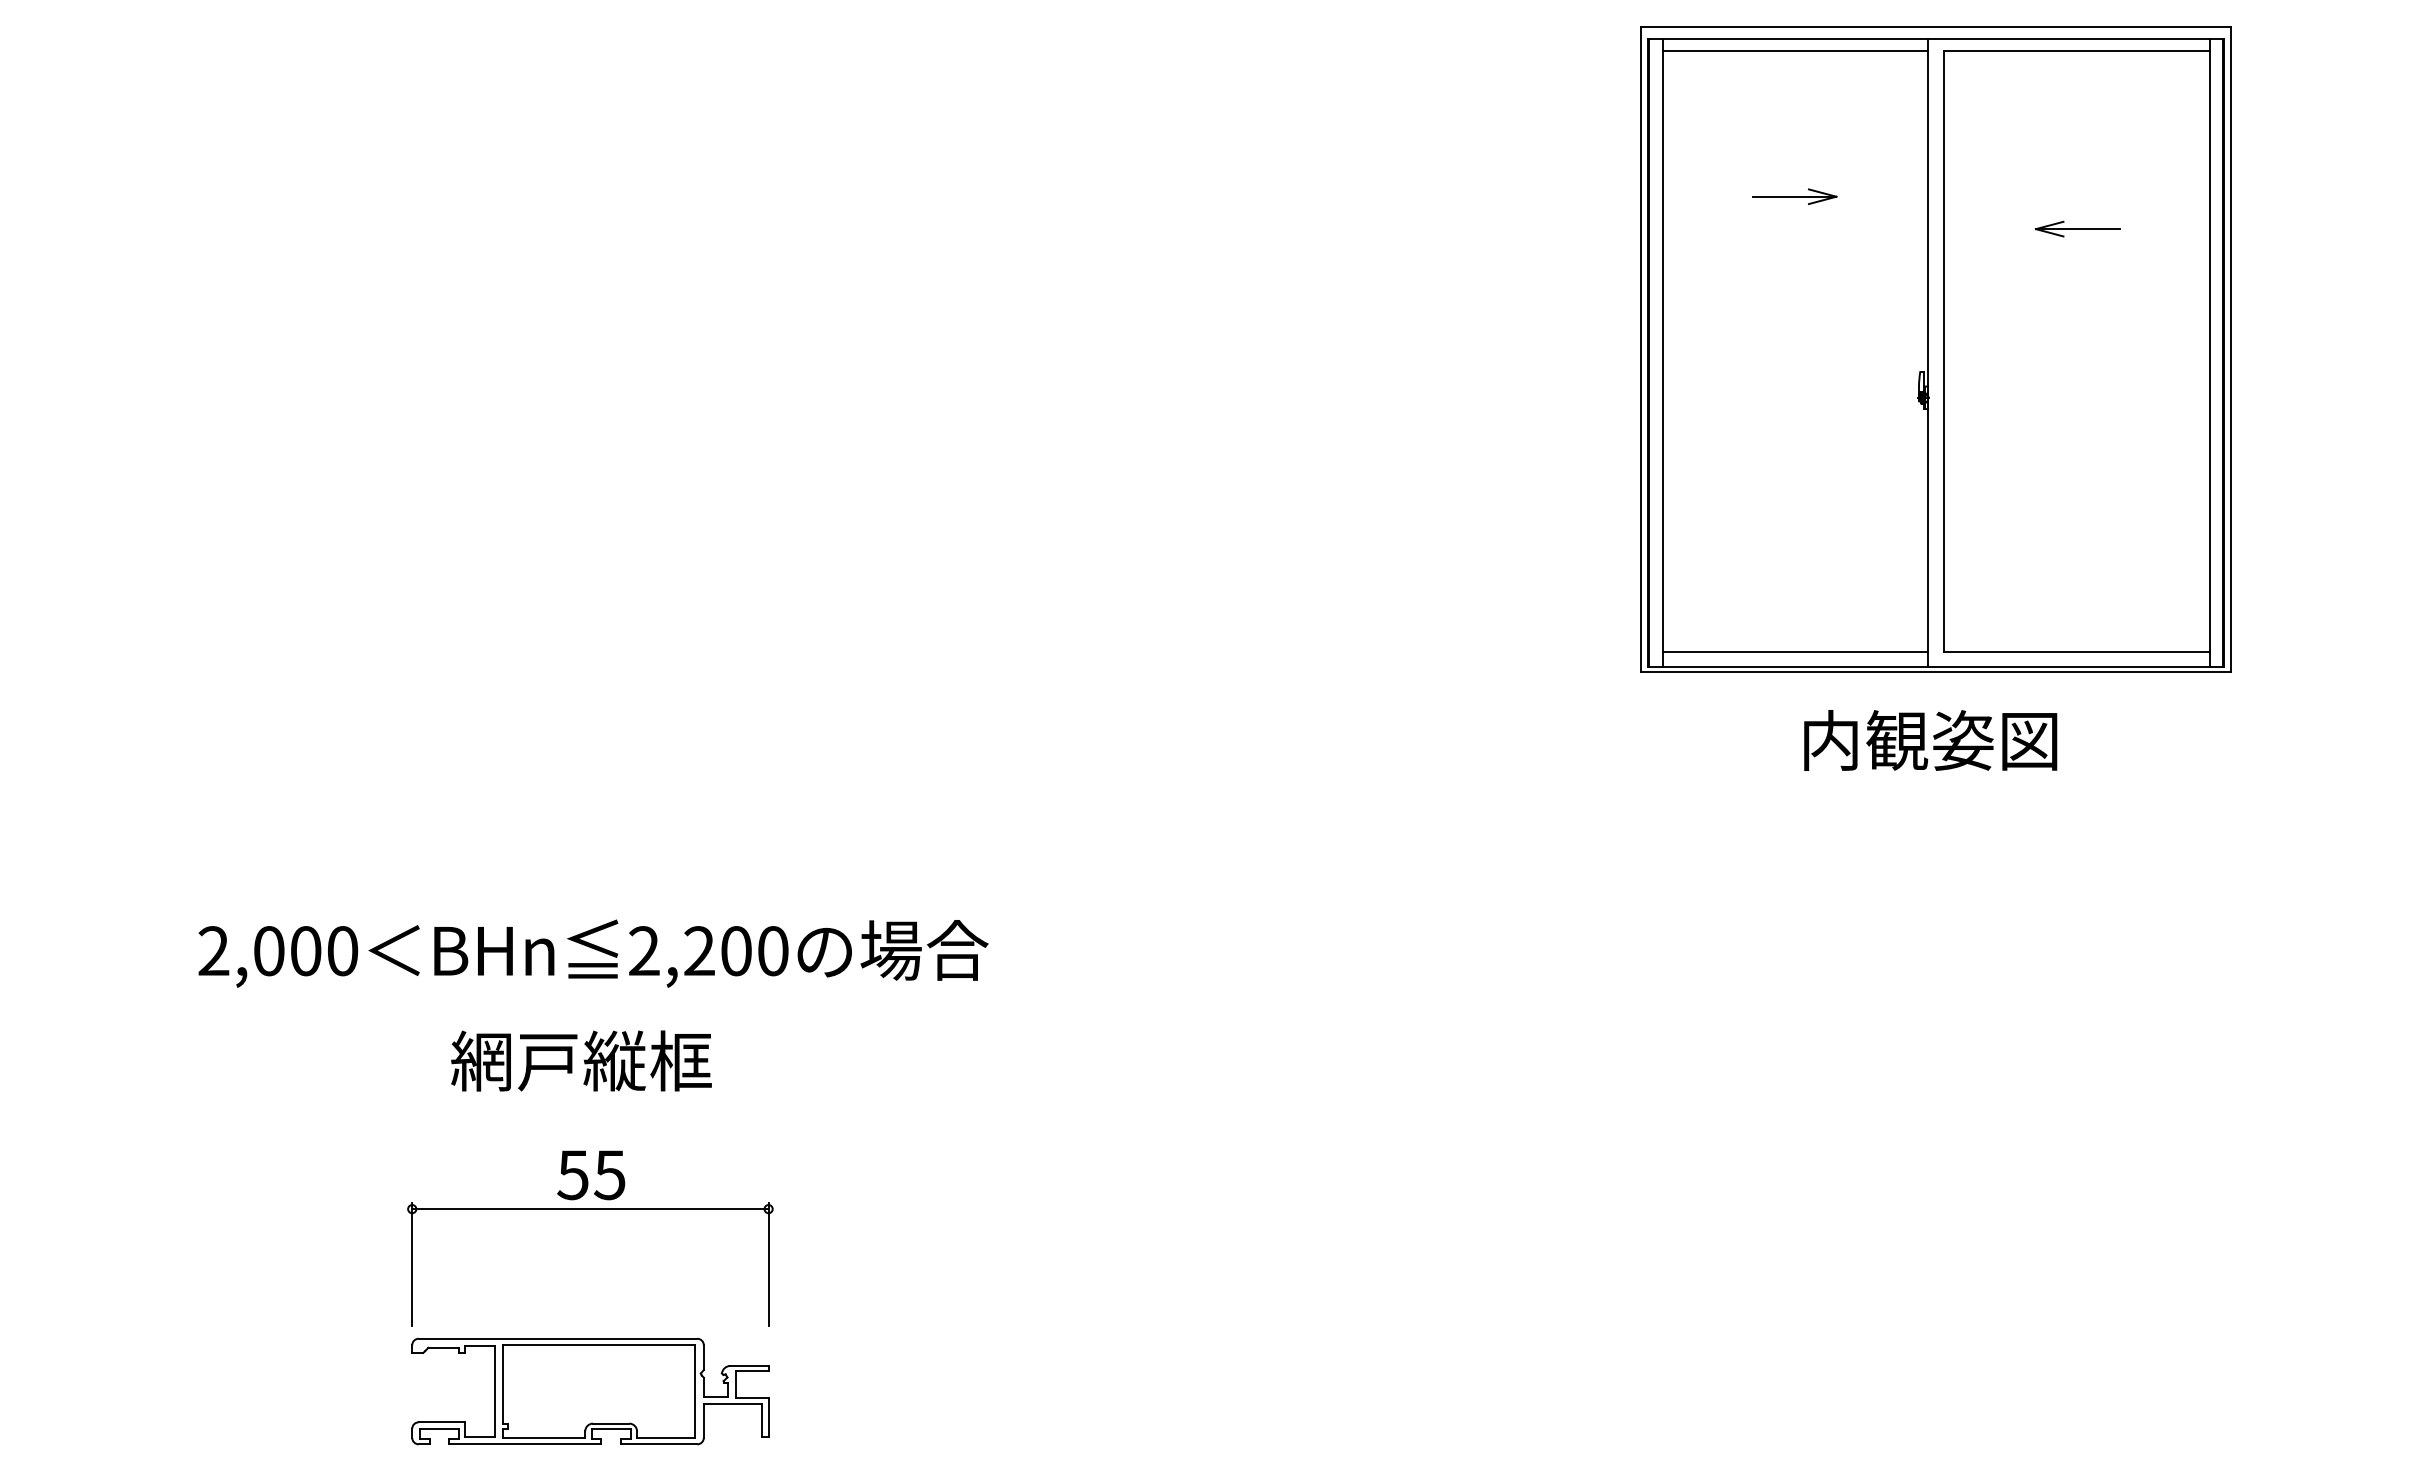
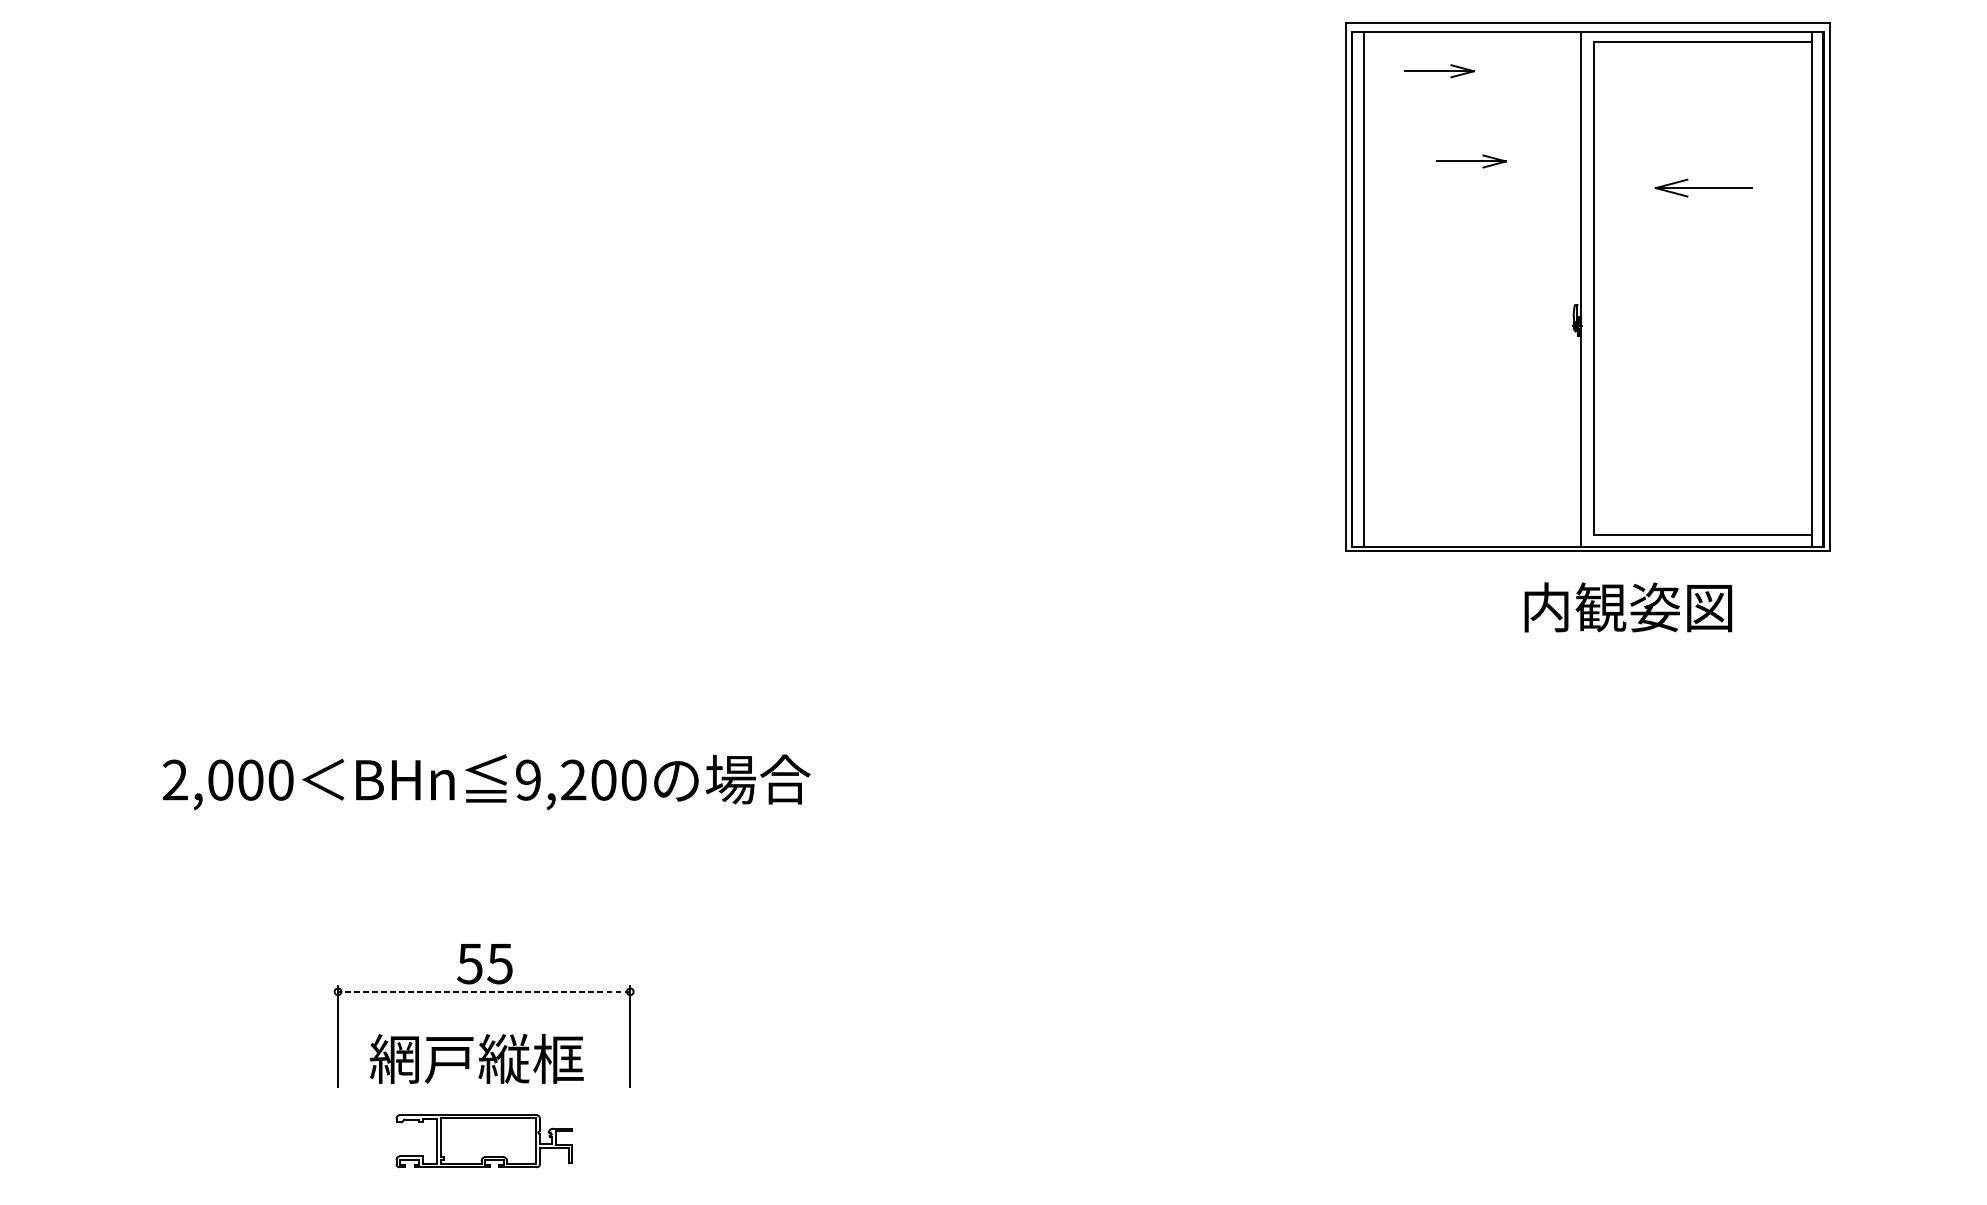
line: (1795, 51) -> (1472, 42), removed
part: (1755, 86) -> (1439, 71), added
part: (2077, 228) -> (1703, 187), size x1.4
line: (1795, 652) -> (1472, 535), removed
text: (1930, 740) -> (1628, 607), moved
text: (644, 951) -> (528, 780), 2,200 -> 9,200
text: (581, 1060) -> (476, 1058), moved
line: (589, 1209) -> (483, 992), solid -> dashed
part: (590, 1391) -> (484, 1141), size x0.6

